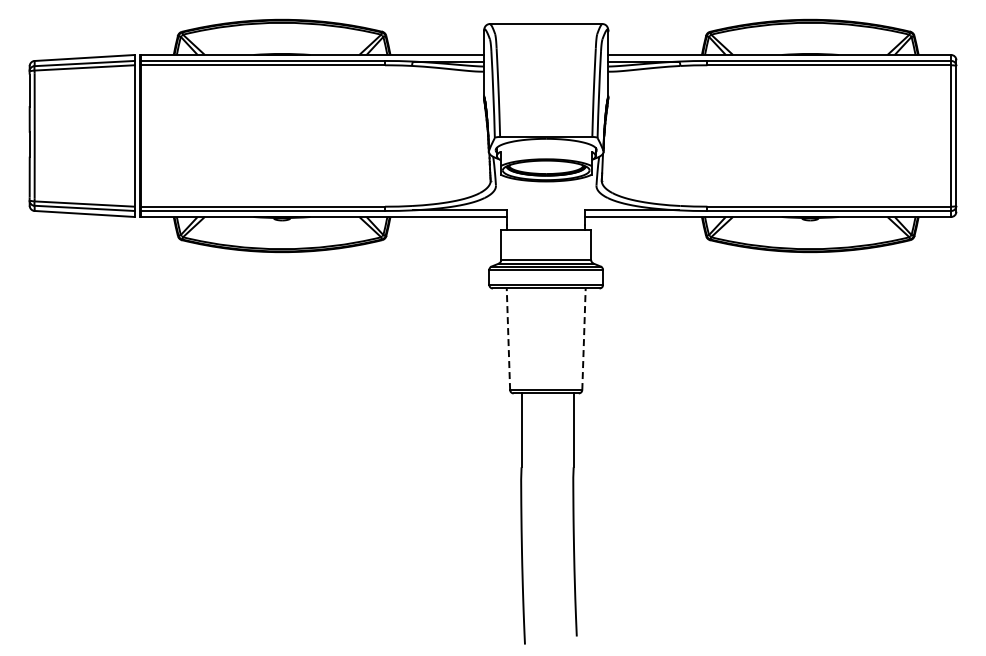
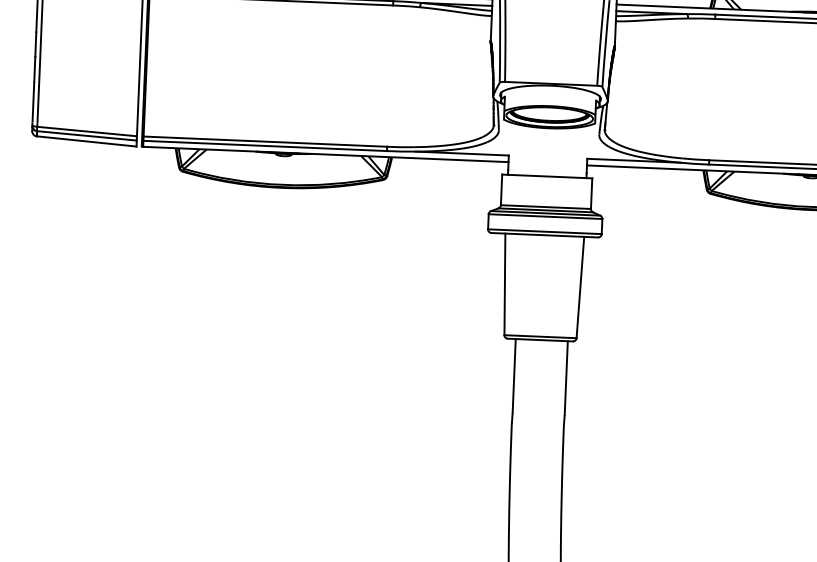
line: (508, 339) -> (504, 284), dashed -> solid
line: (583, 339) -> (579, 287), dashed -> solid

